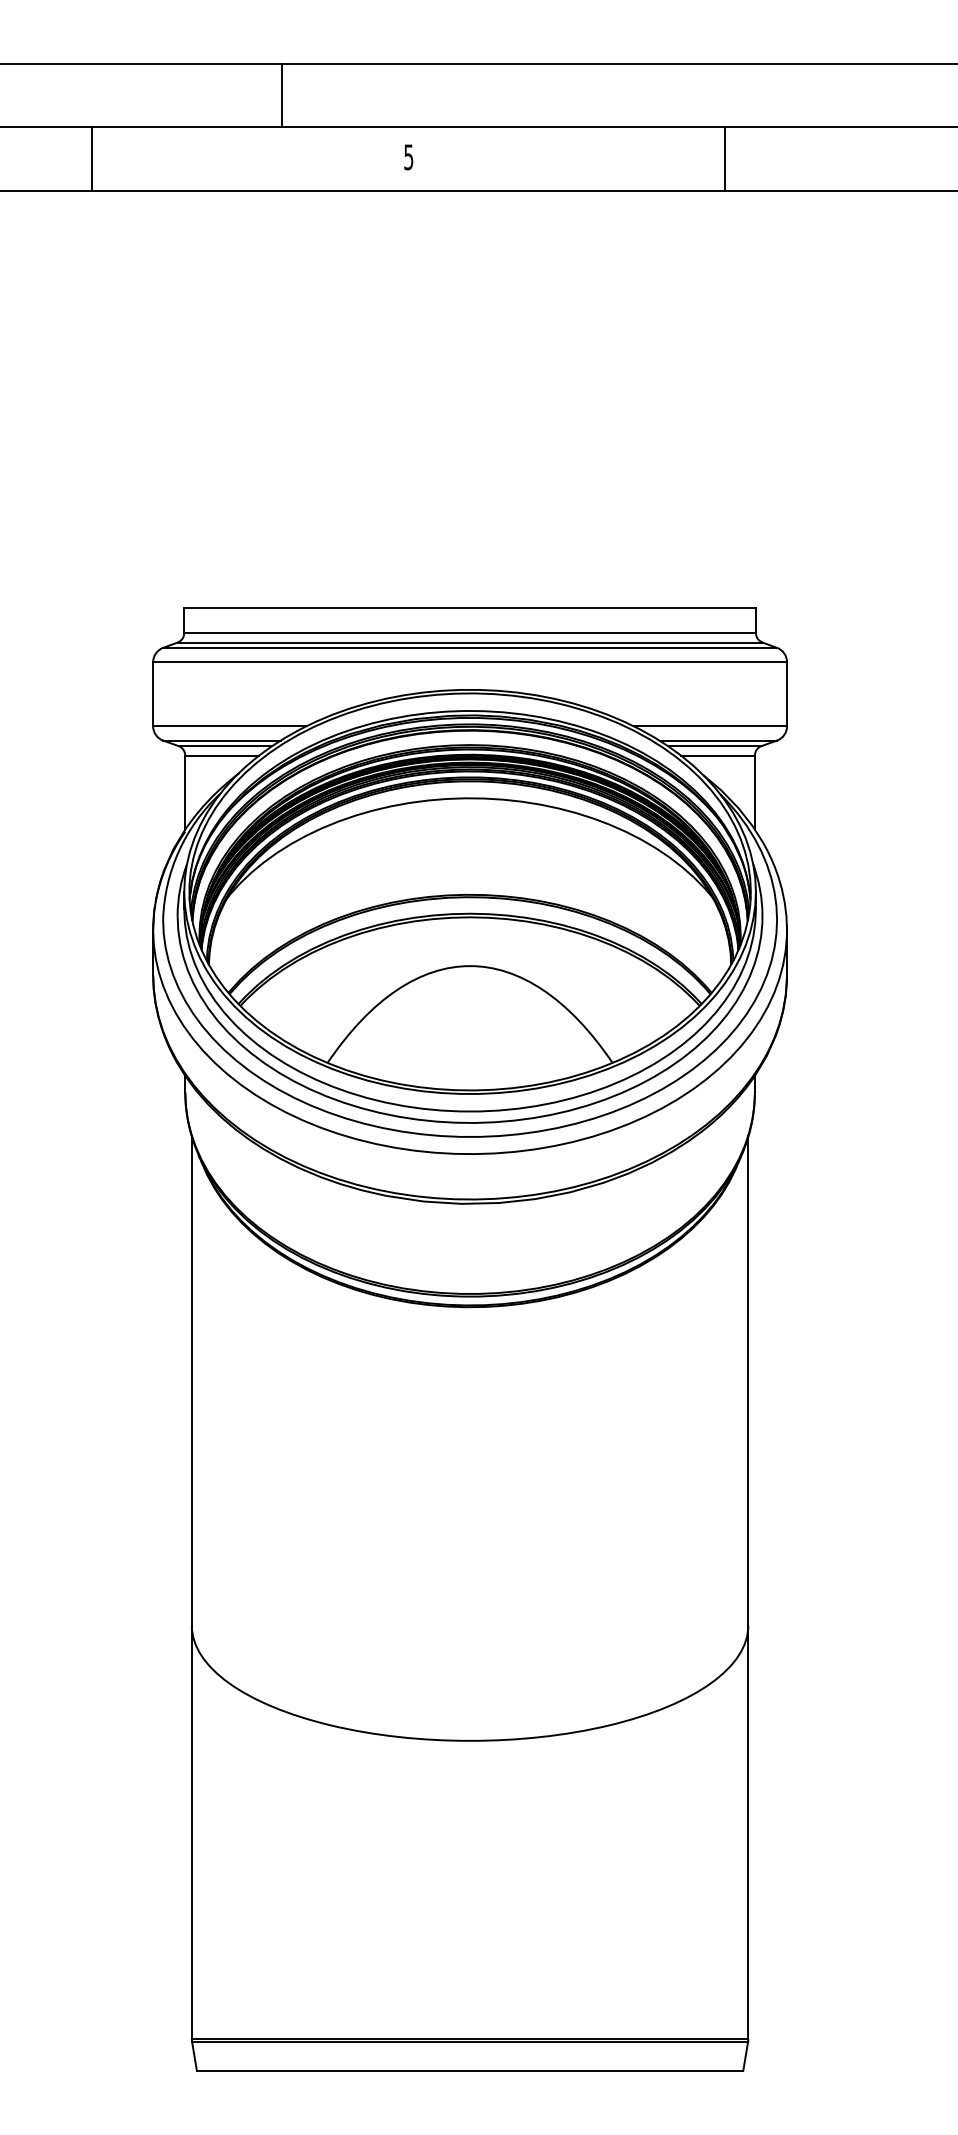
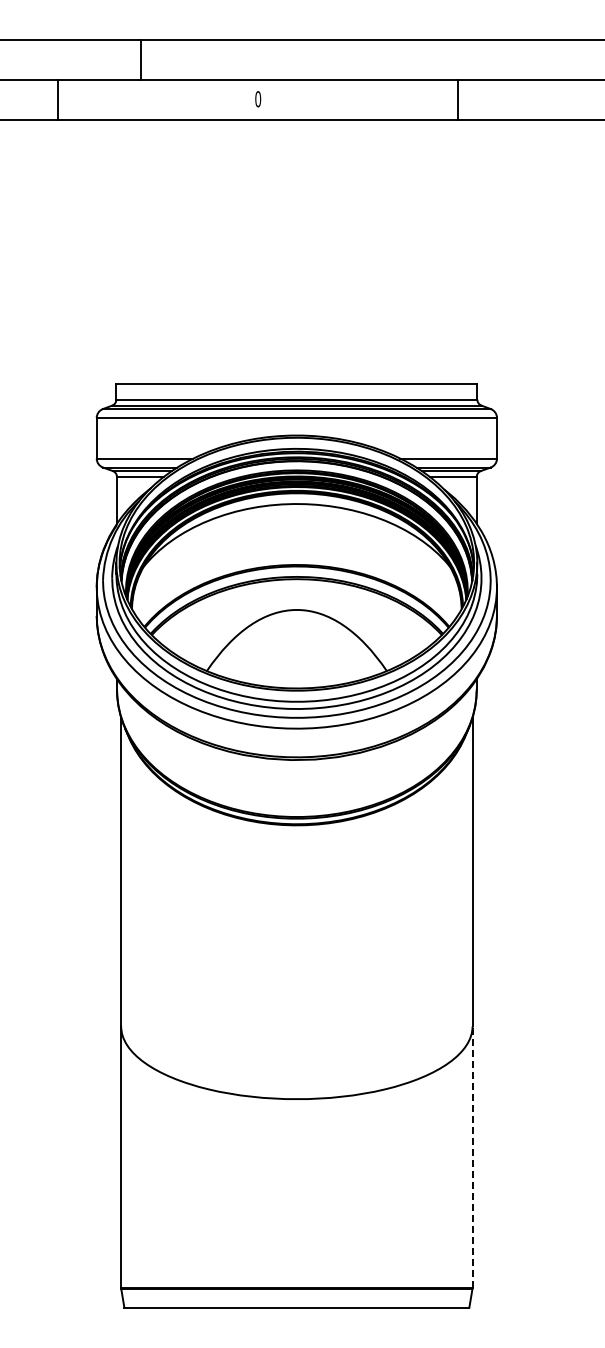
line: (282, 95) -> (141, 60), moved
text: (409, 157) -> (258, 99), 5 -> 0
line: (748, 1833) -> (472, 1157), solid -> dashed

